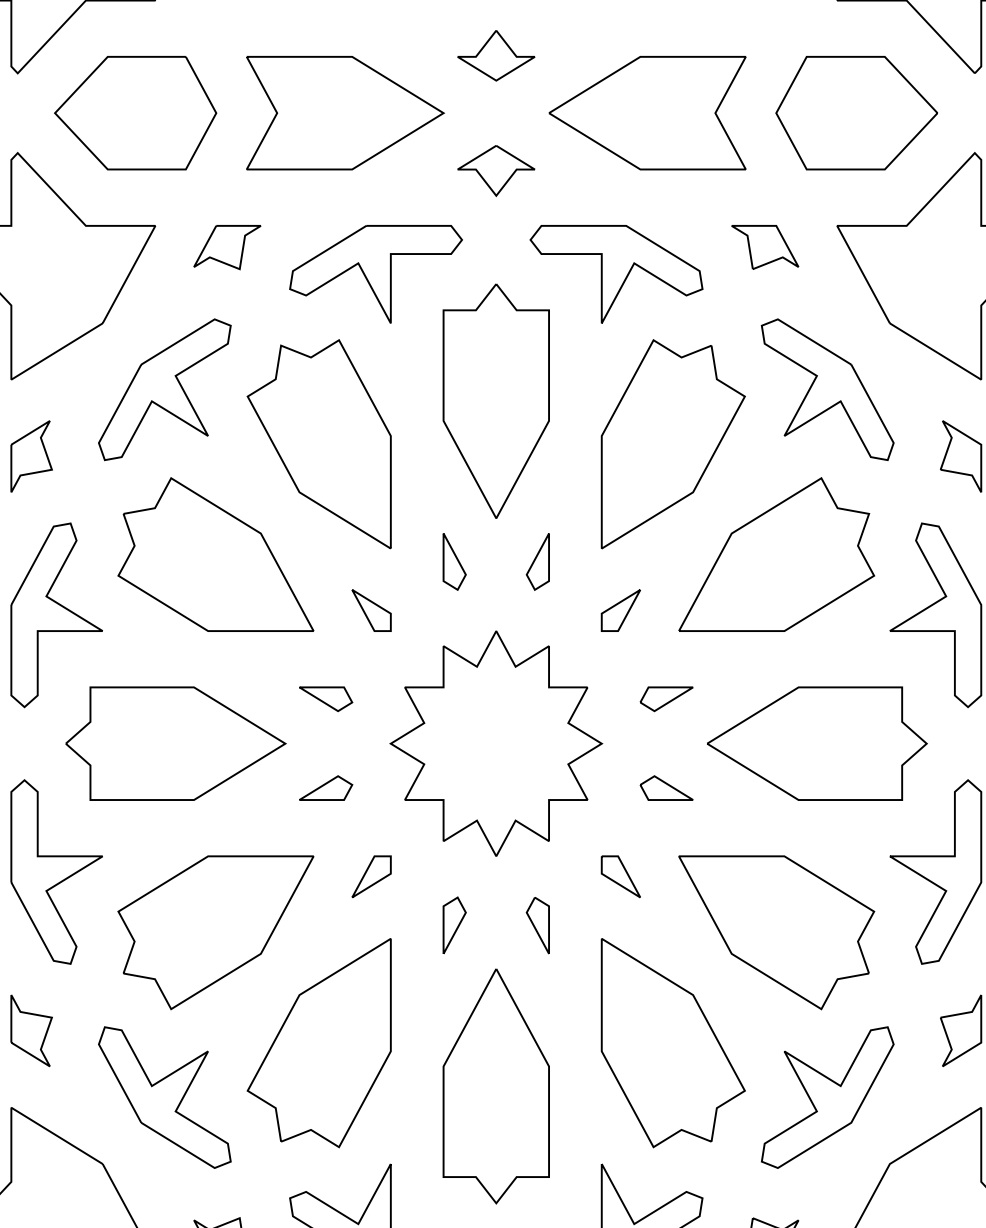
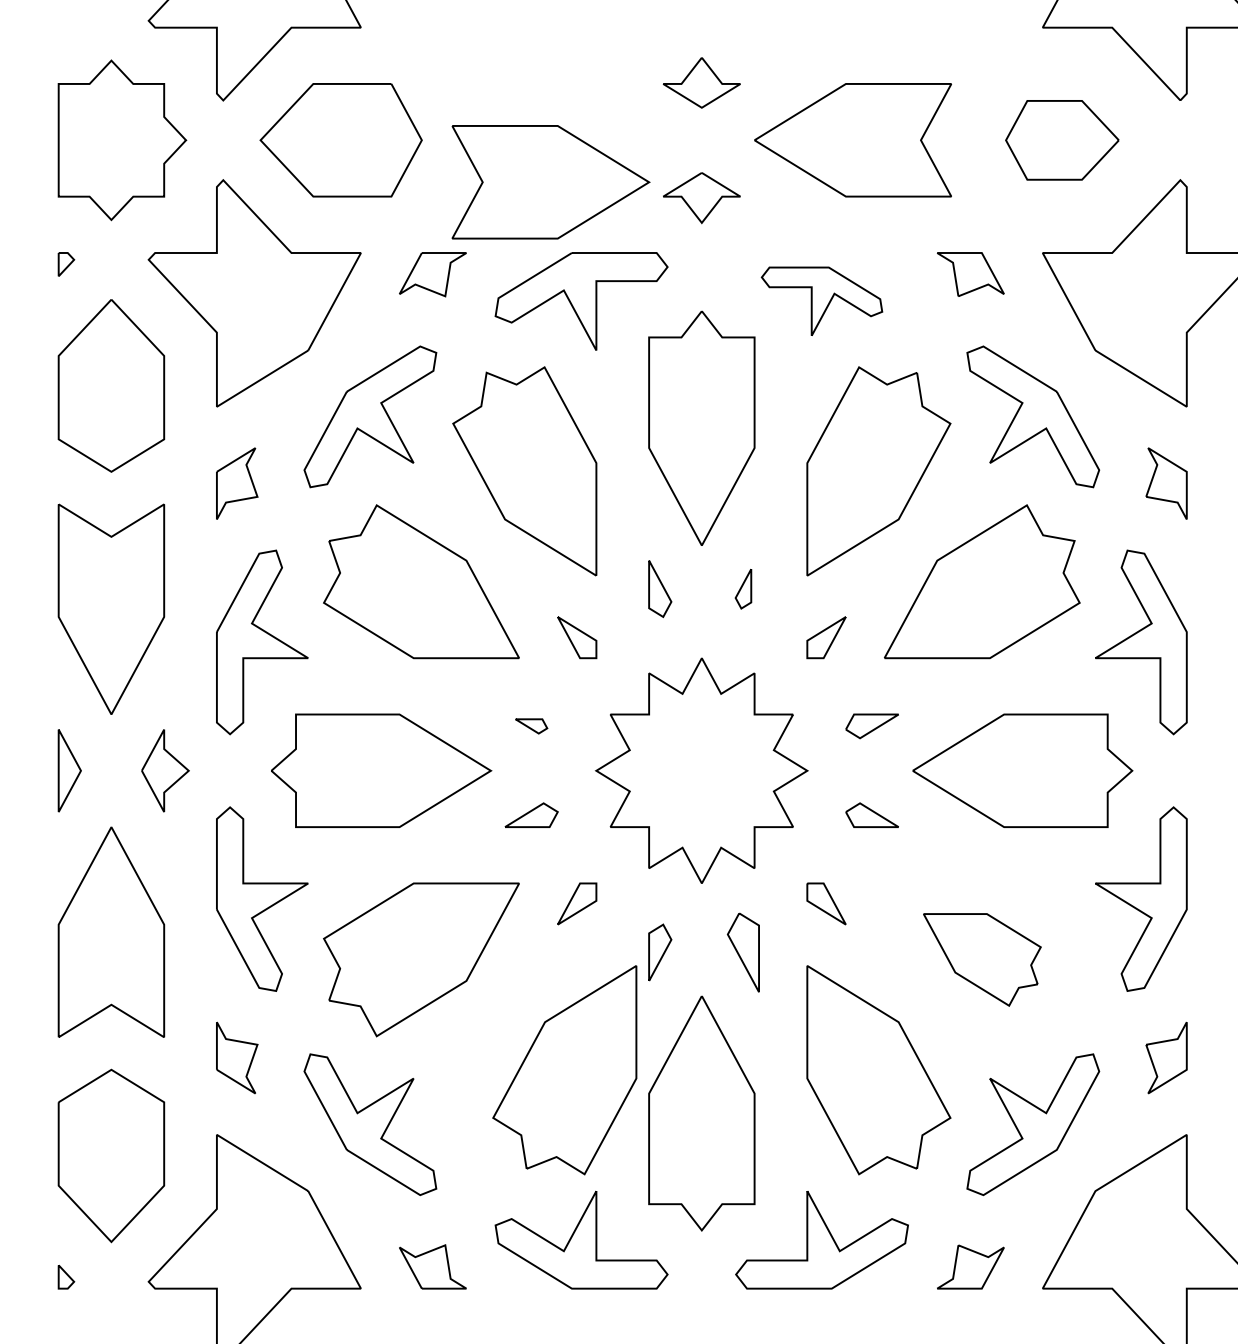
part: (344, 113) -> (550, 182), moved
part: (856, 113) -> (1062, 140), size x0.7
part: (615, 274) -> (821, 301), size x0.7
part: (537, 561) -> (743, 588), size x0.7
part: (325, 699) -> (531, 726), size x0.6
part: (537, 925) -> (743, 952), size x1.4
part: (776, 932) -> (982, 959), size x0.6
part: (318, 1043) -> (564, 1070), moved

